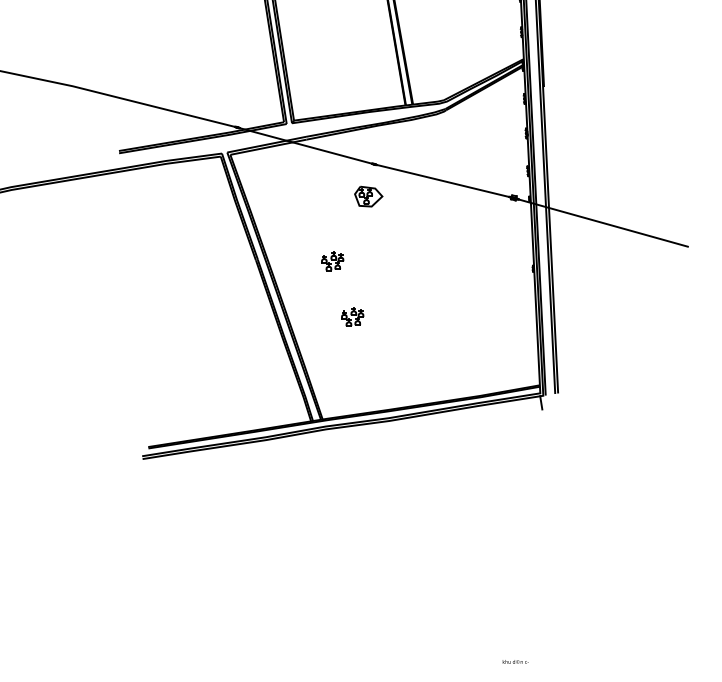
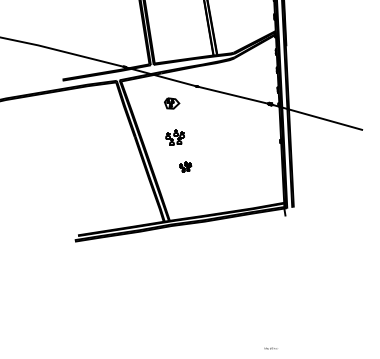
part: (369, 196) -> (172, 103), moved
part: (331, 261) -> (174, 137), size x1.6

